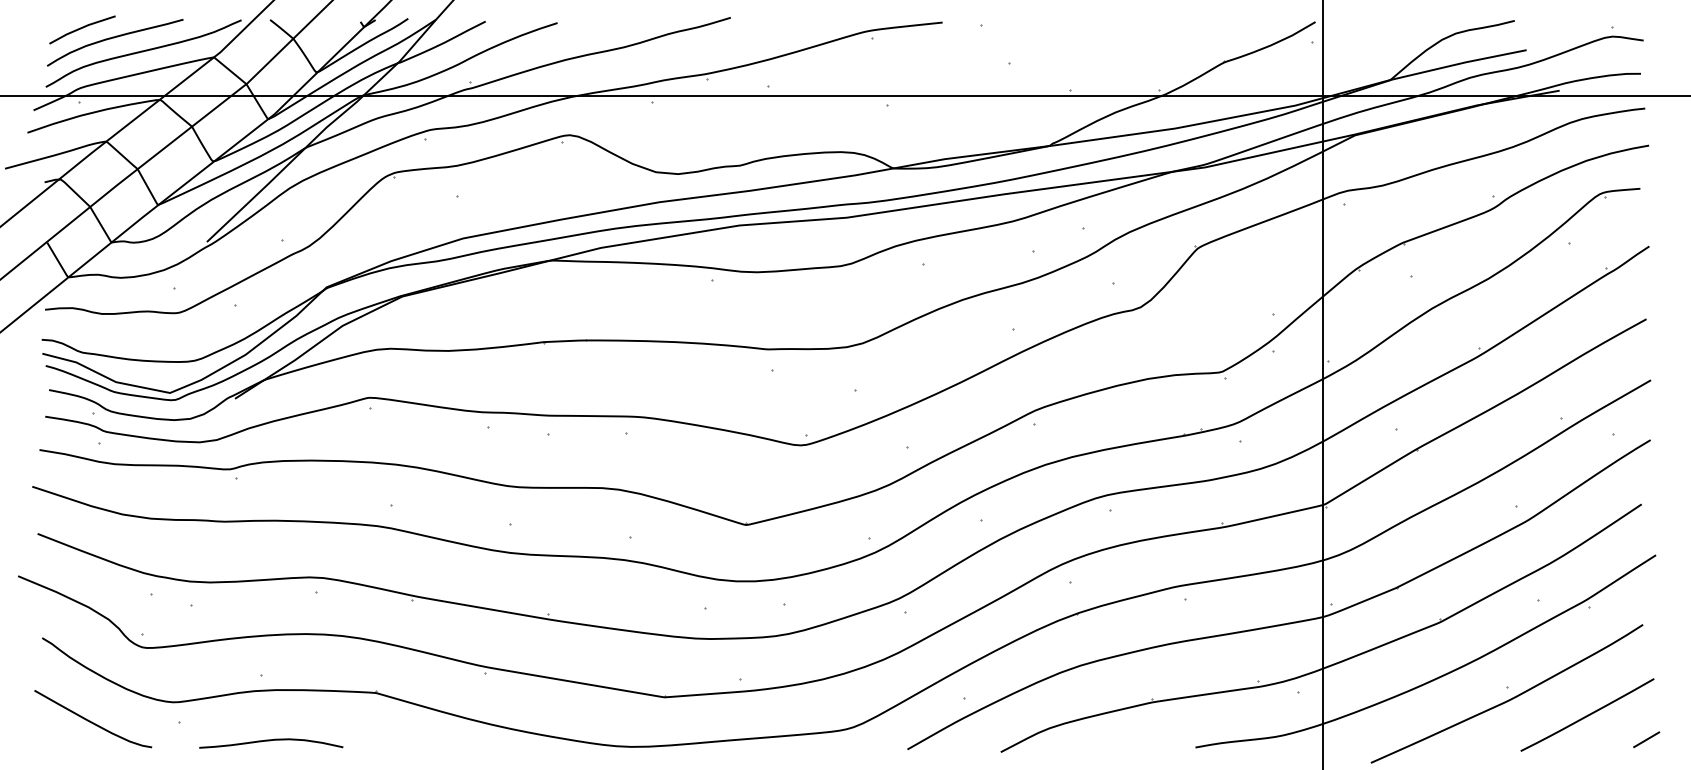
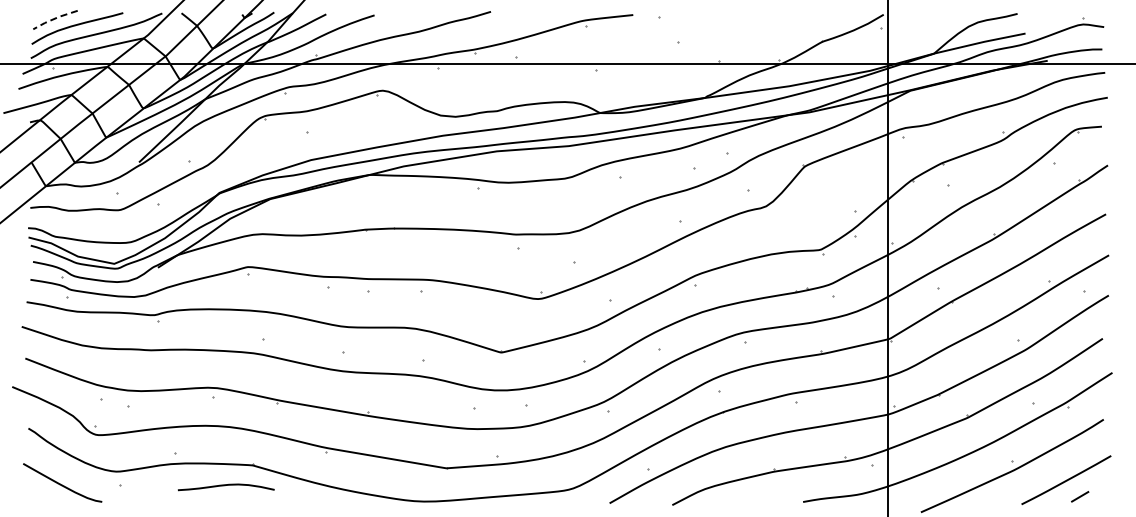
line: (81, 27) -> (54, 18), solid -> dashed
line: (1647, 739) -> (1080, 496), moved
curve: (271, 740) -> (226, 485), moved

